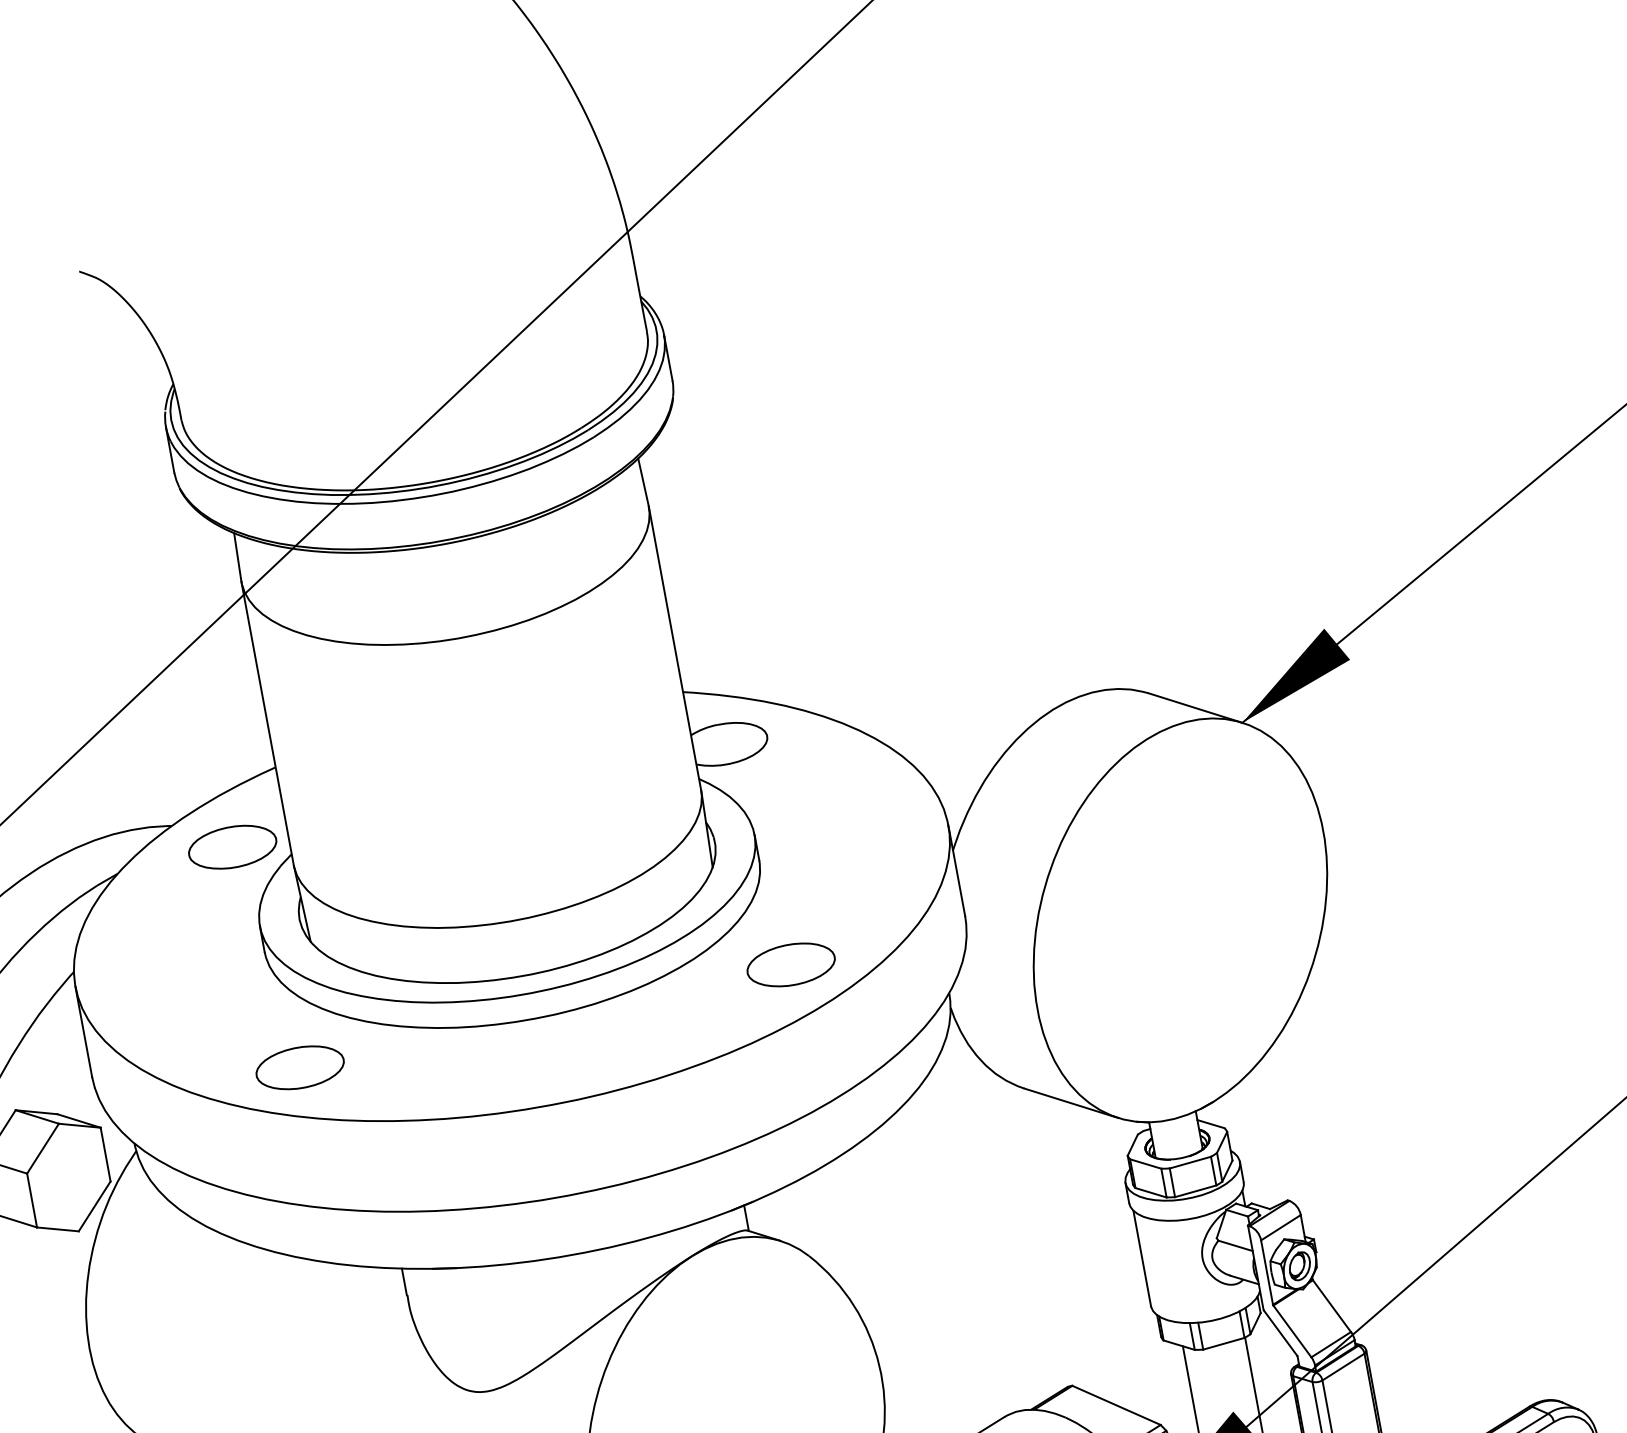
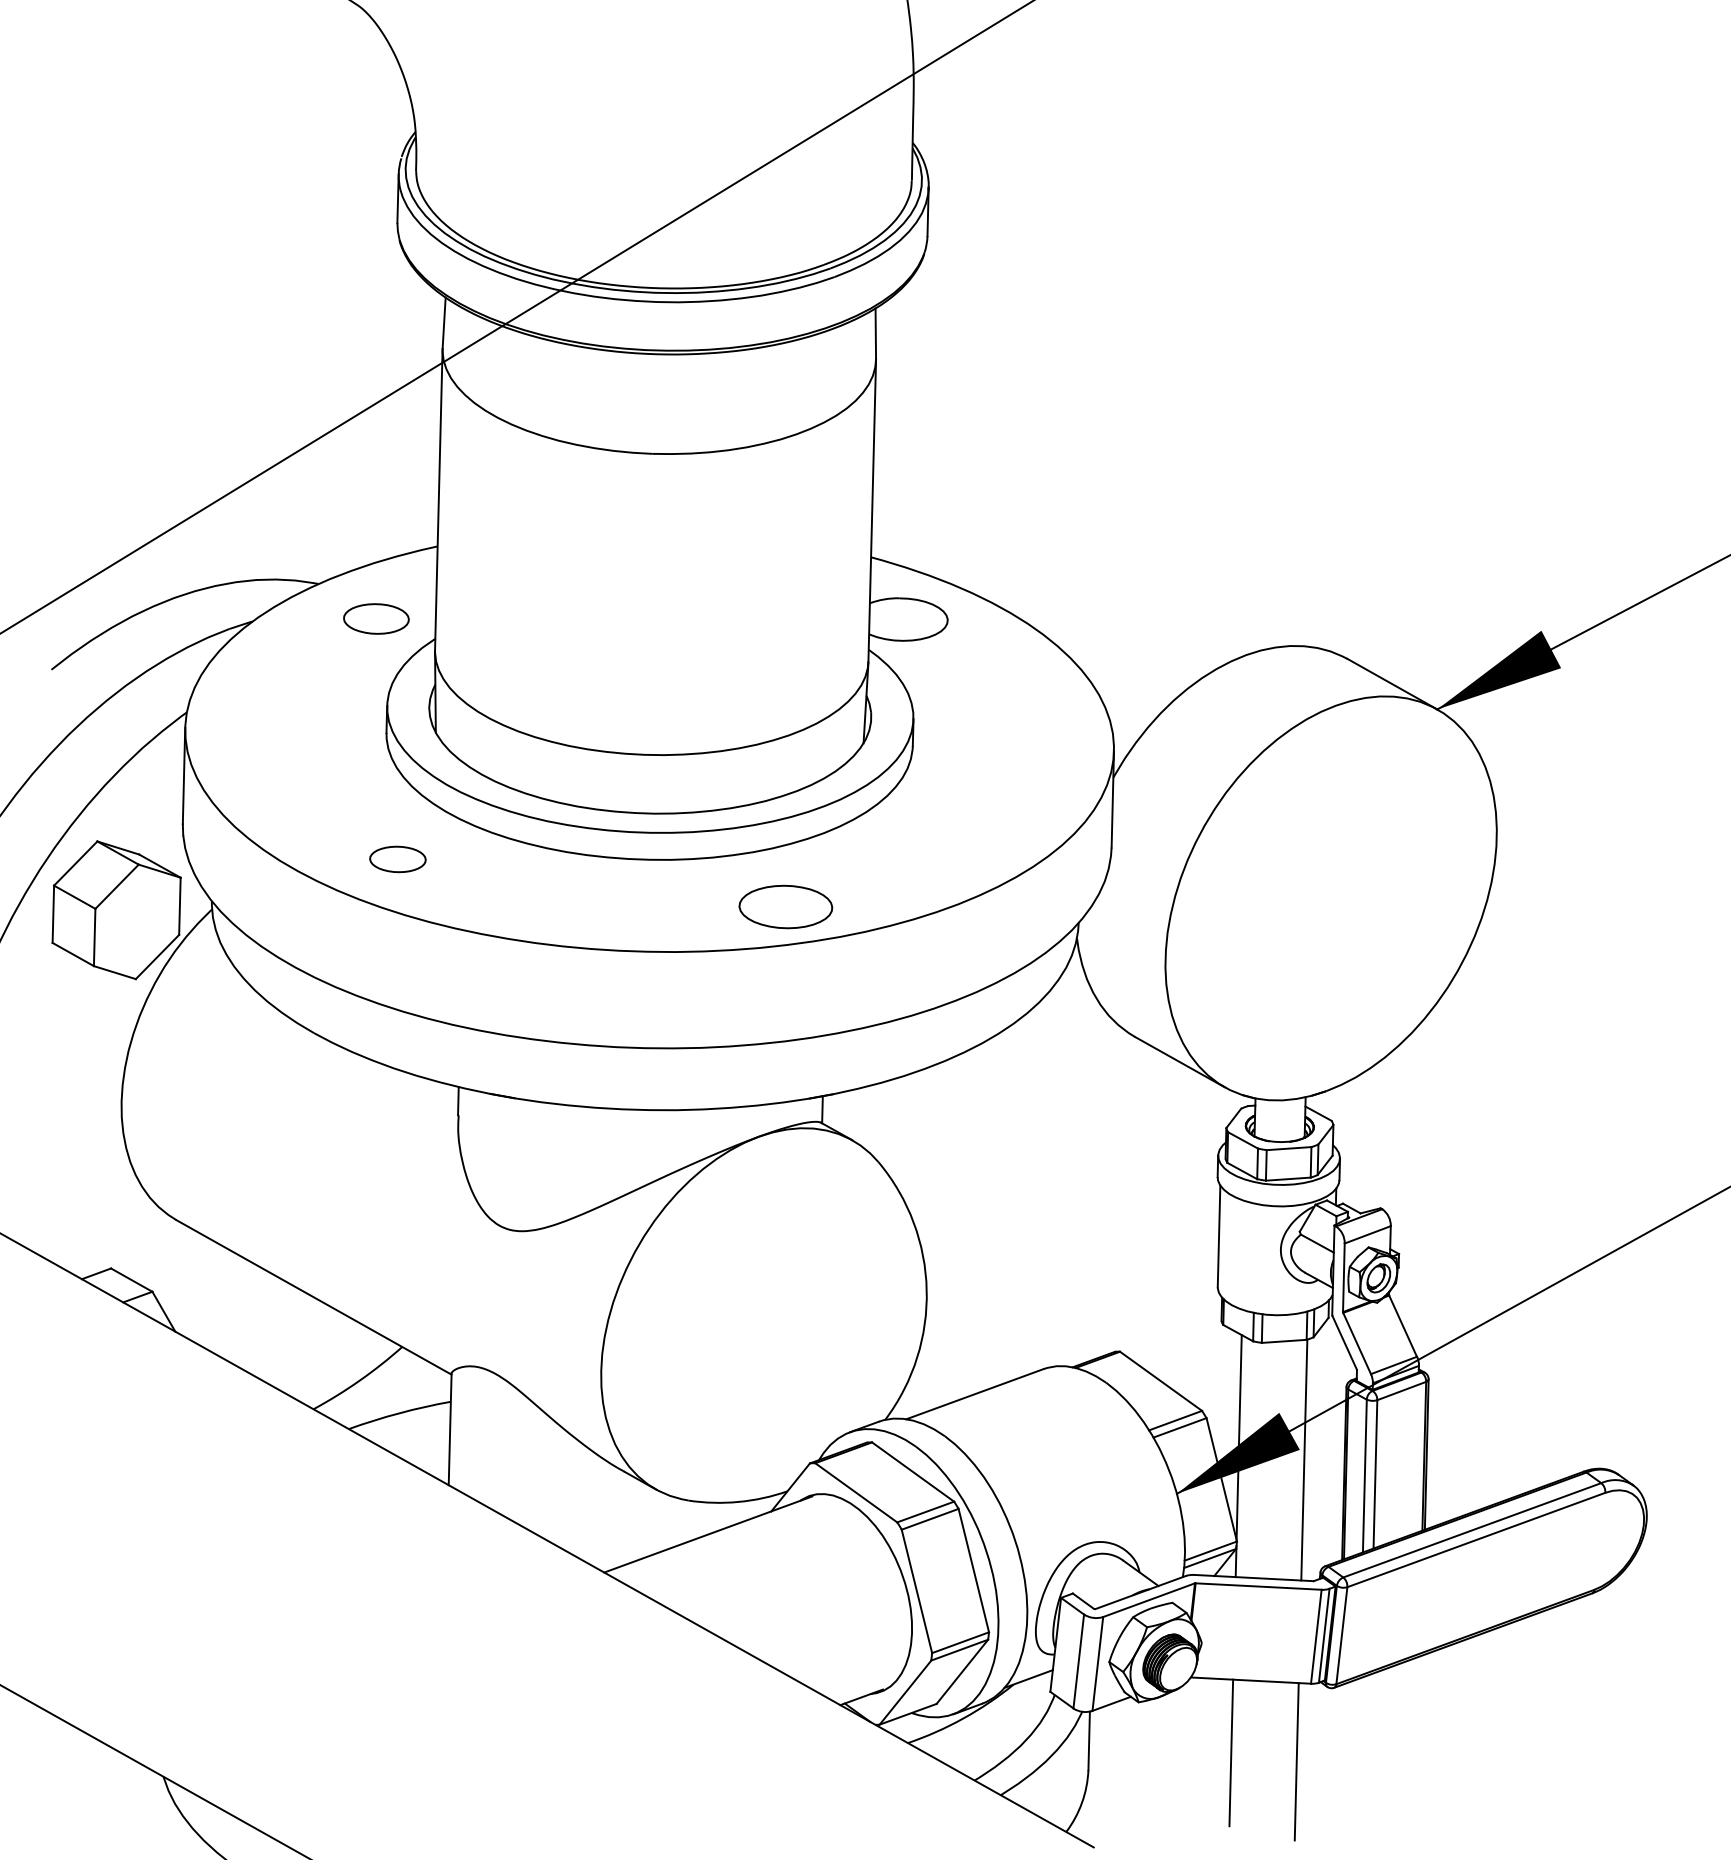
part: (232, 846) -> (376, 618), size x0.7
part: (790, 964) -> (785, 906), moved
part: (299, 1067) -> (397, 859), size x0.6

